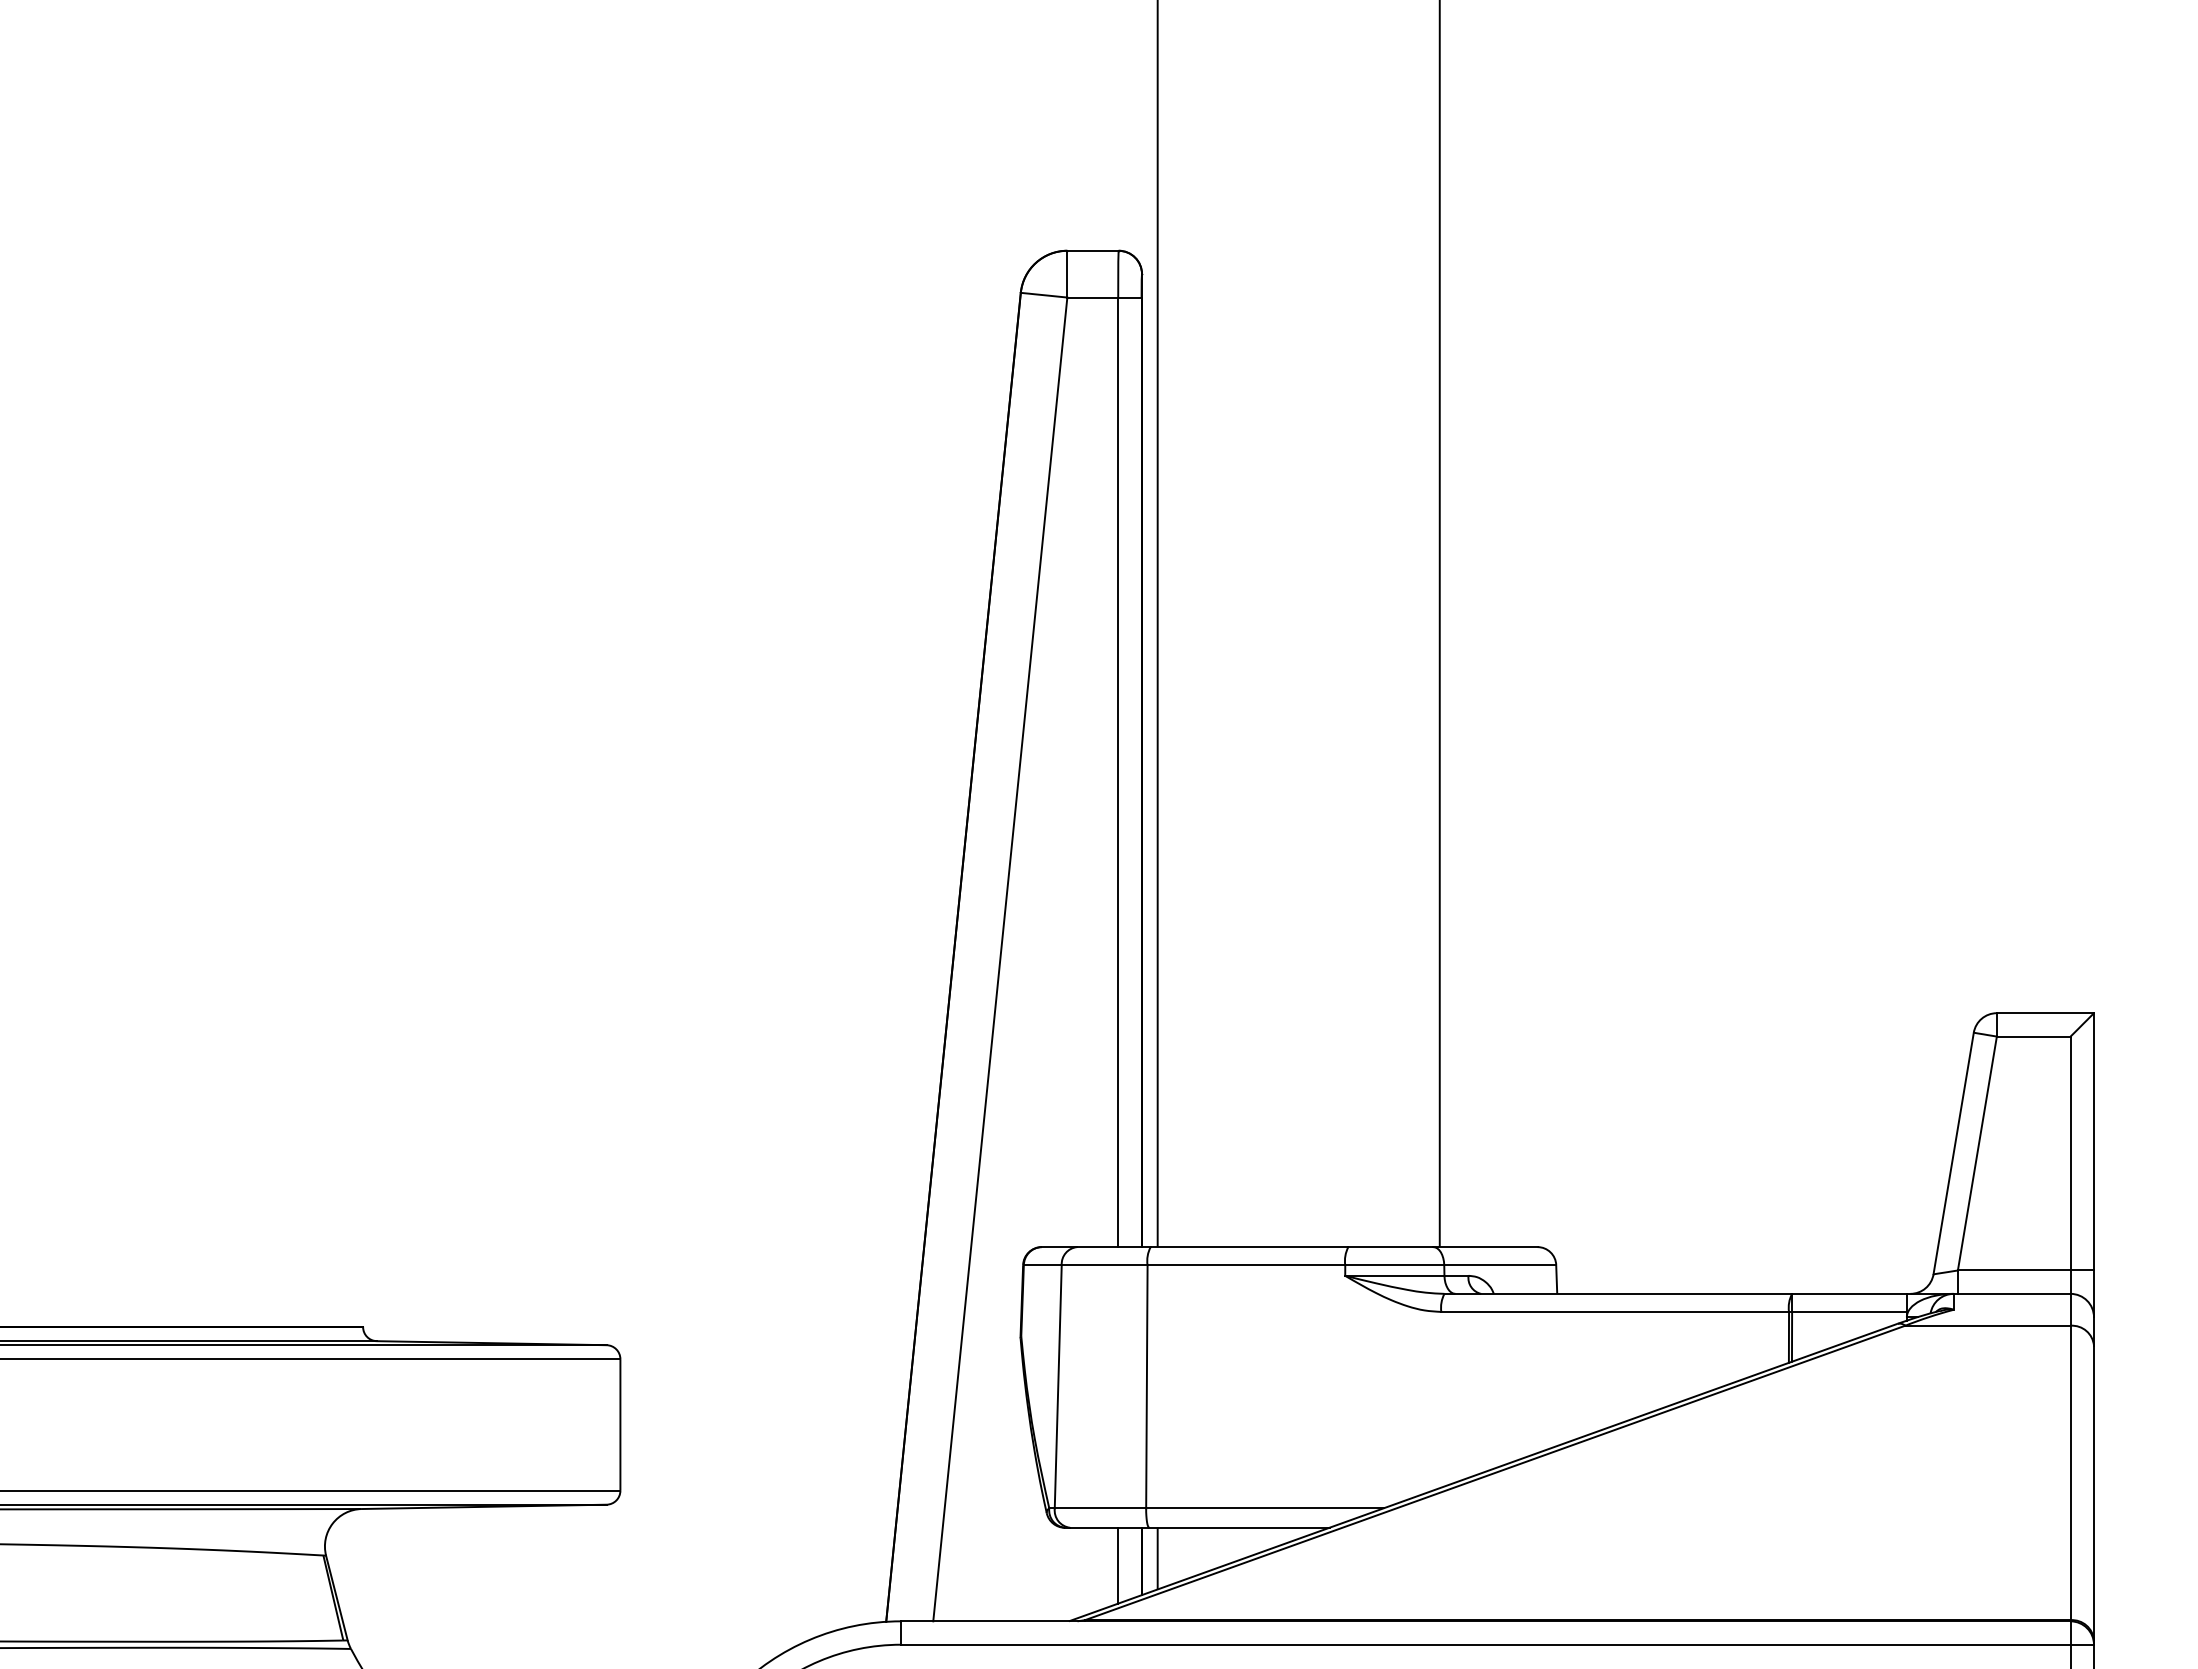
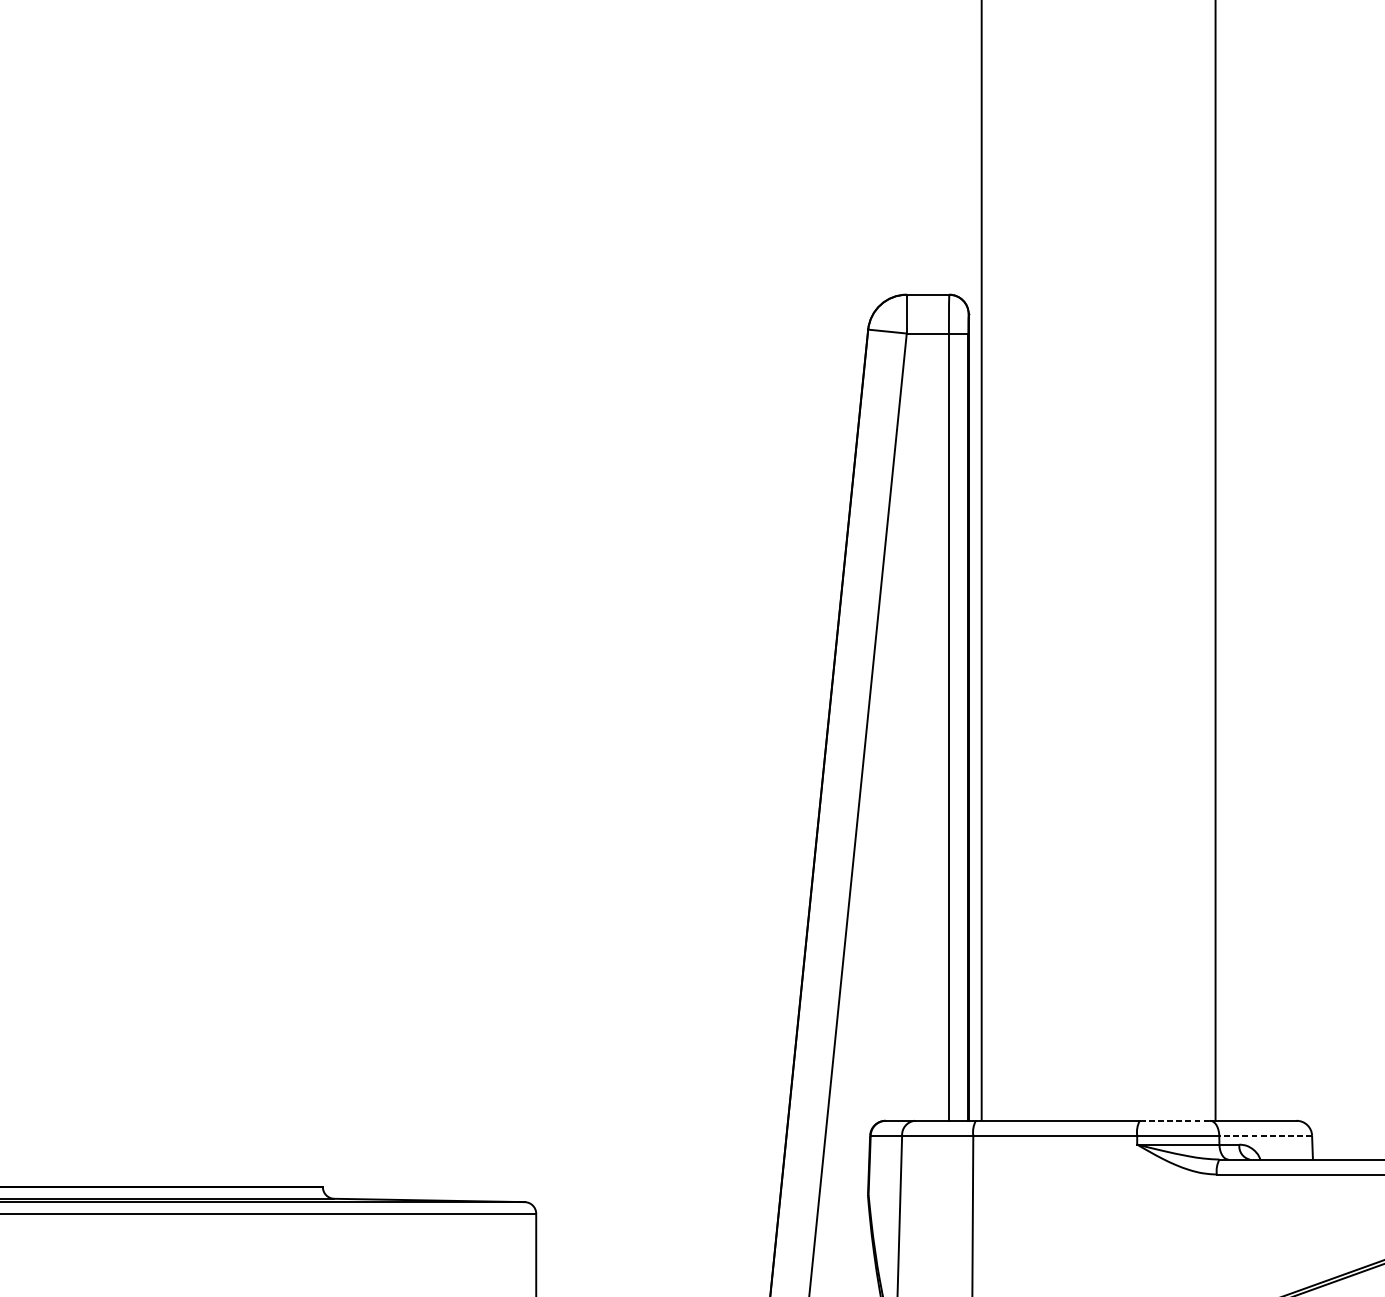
line: (1391, 1247) -> (1175, 1121), solid -> dashed
line: (1500, 1265) -> (1265, 1136), solid -> dashed

